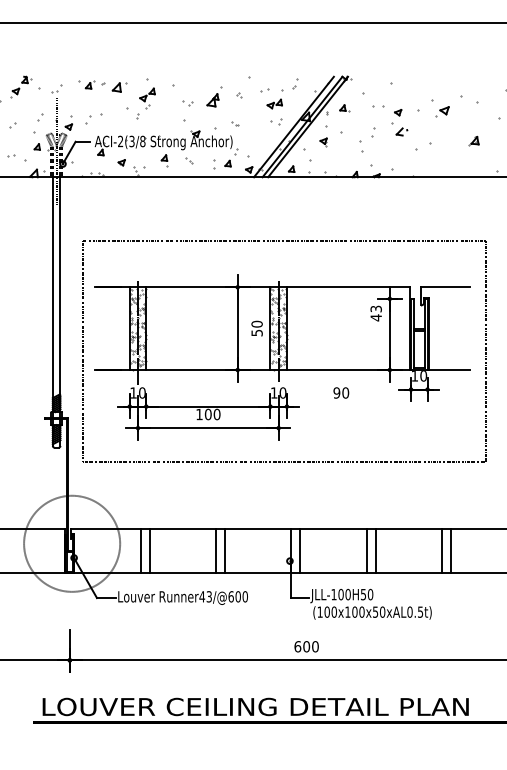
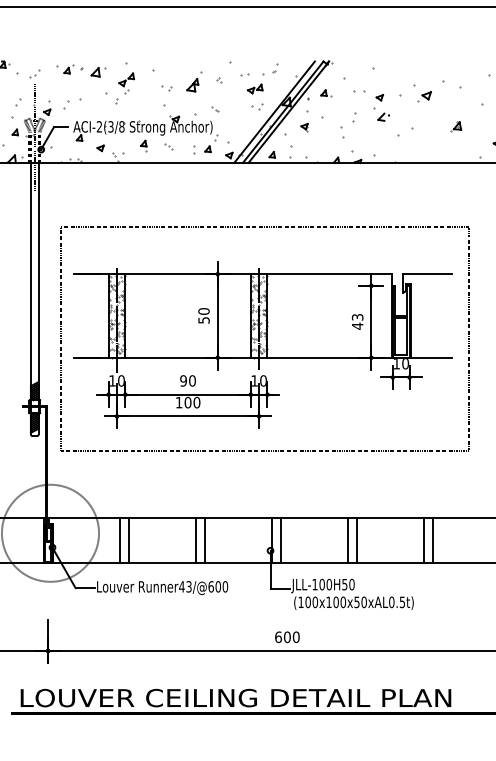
text: (375, 313) -> (356, 321), moved
text: (256, 328) -> (203, 315), moved
text: (341, 392) -> (188, 380), moved

